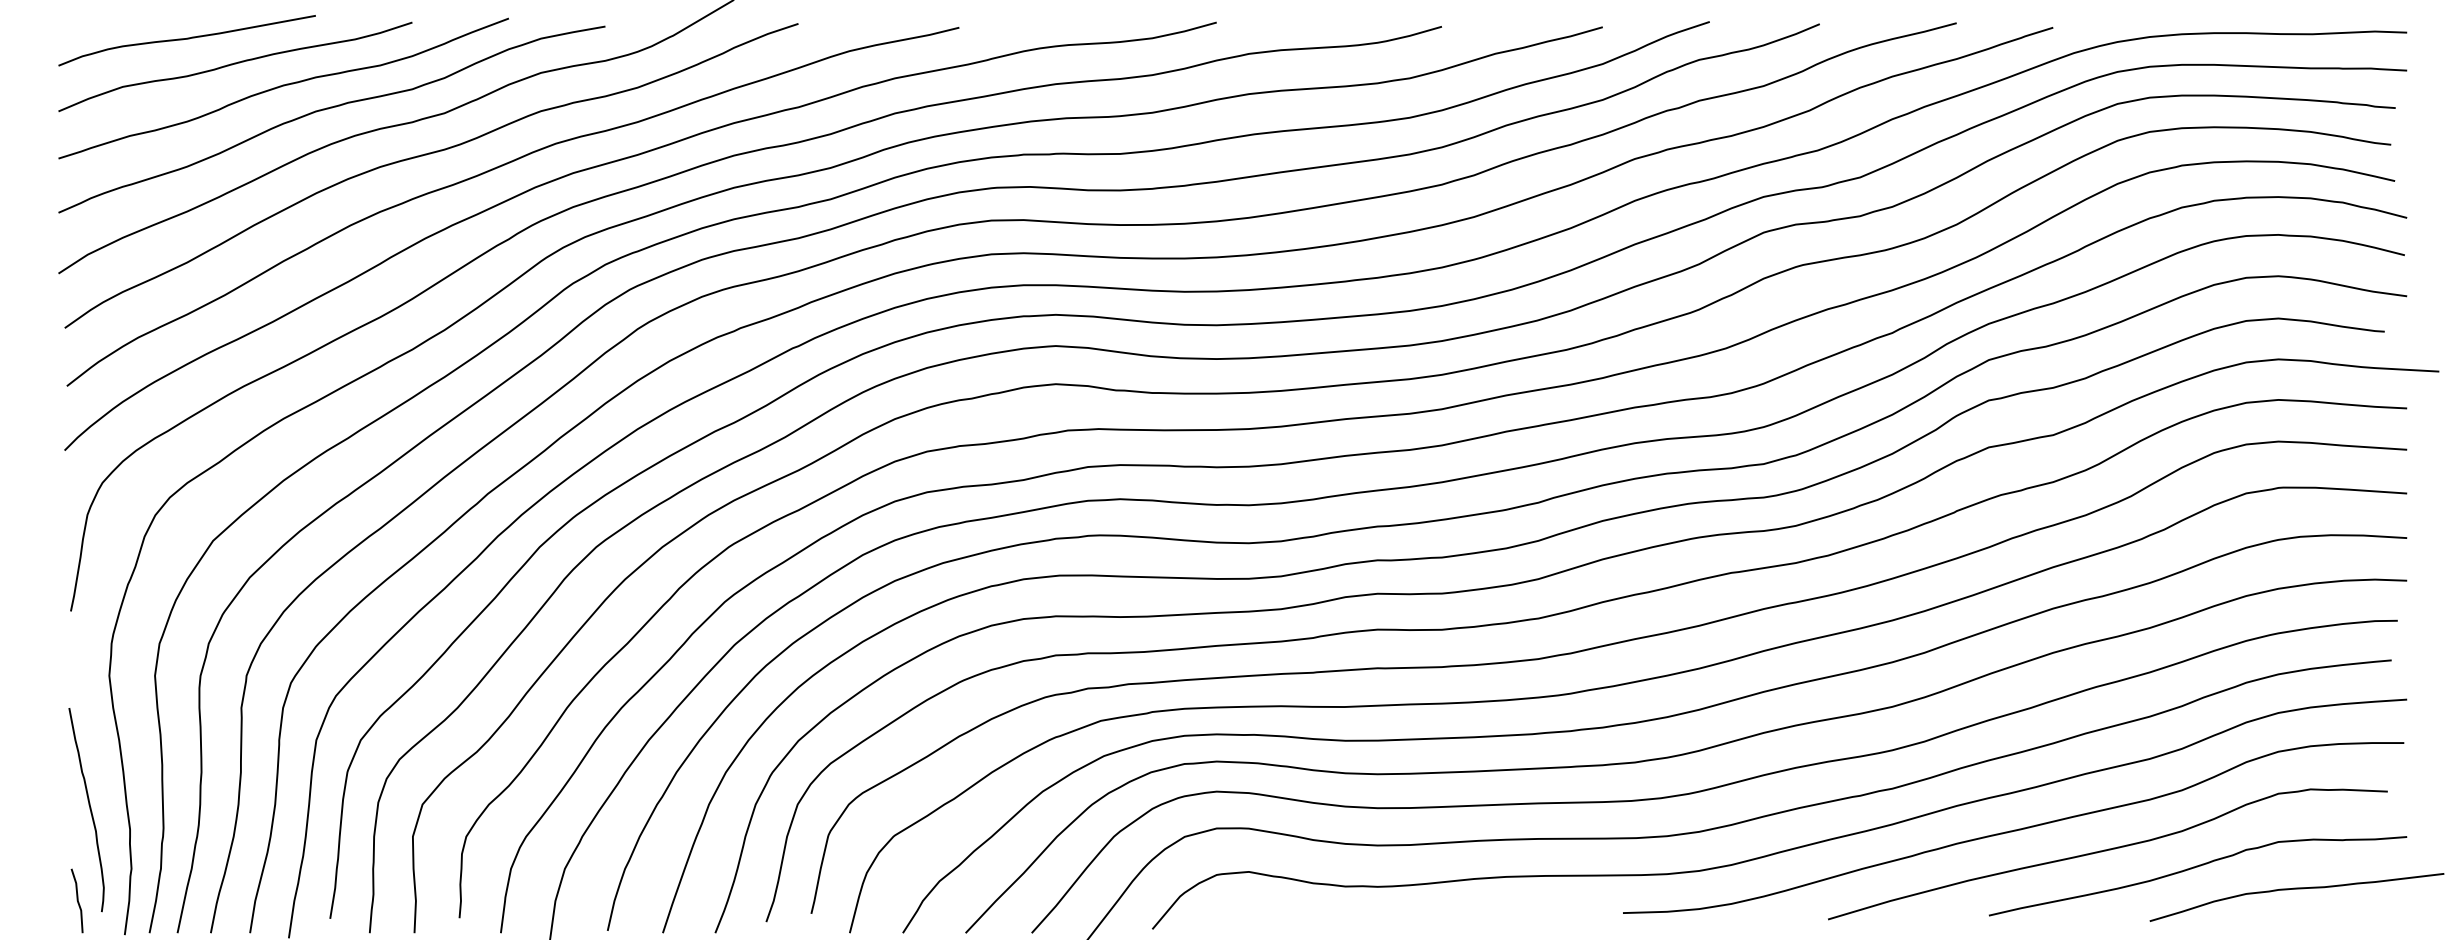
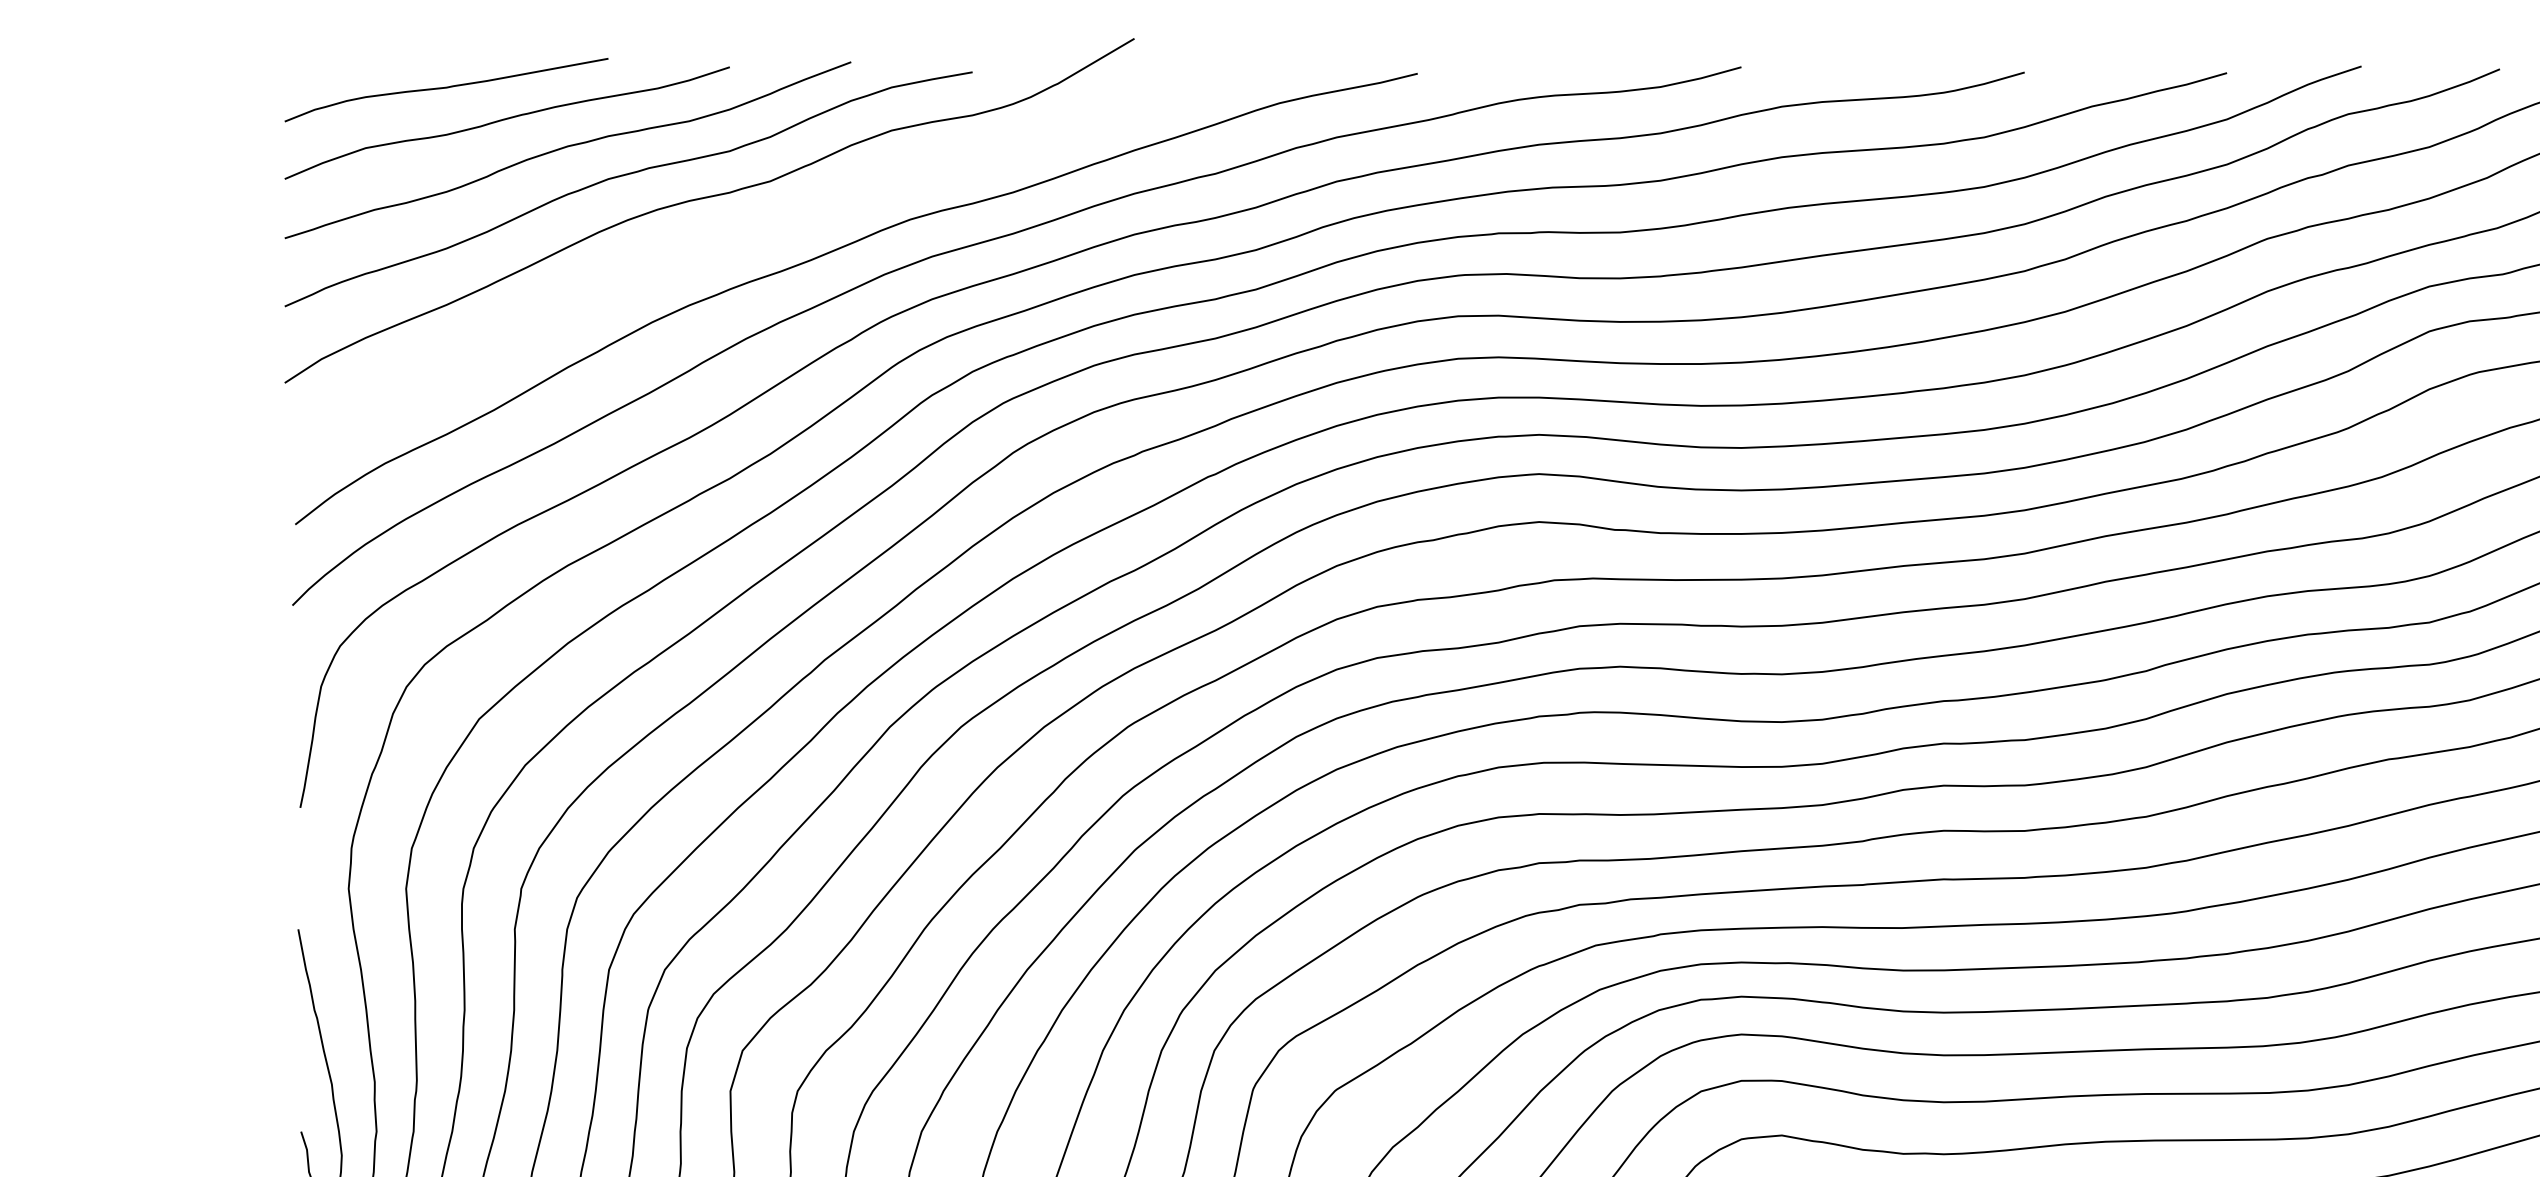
curve: (426, 155) -> (747, 234), removed

